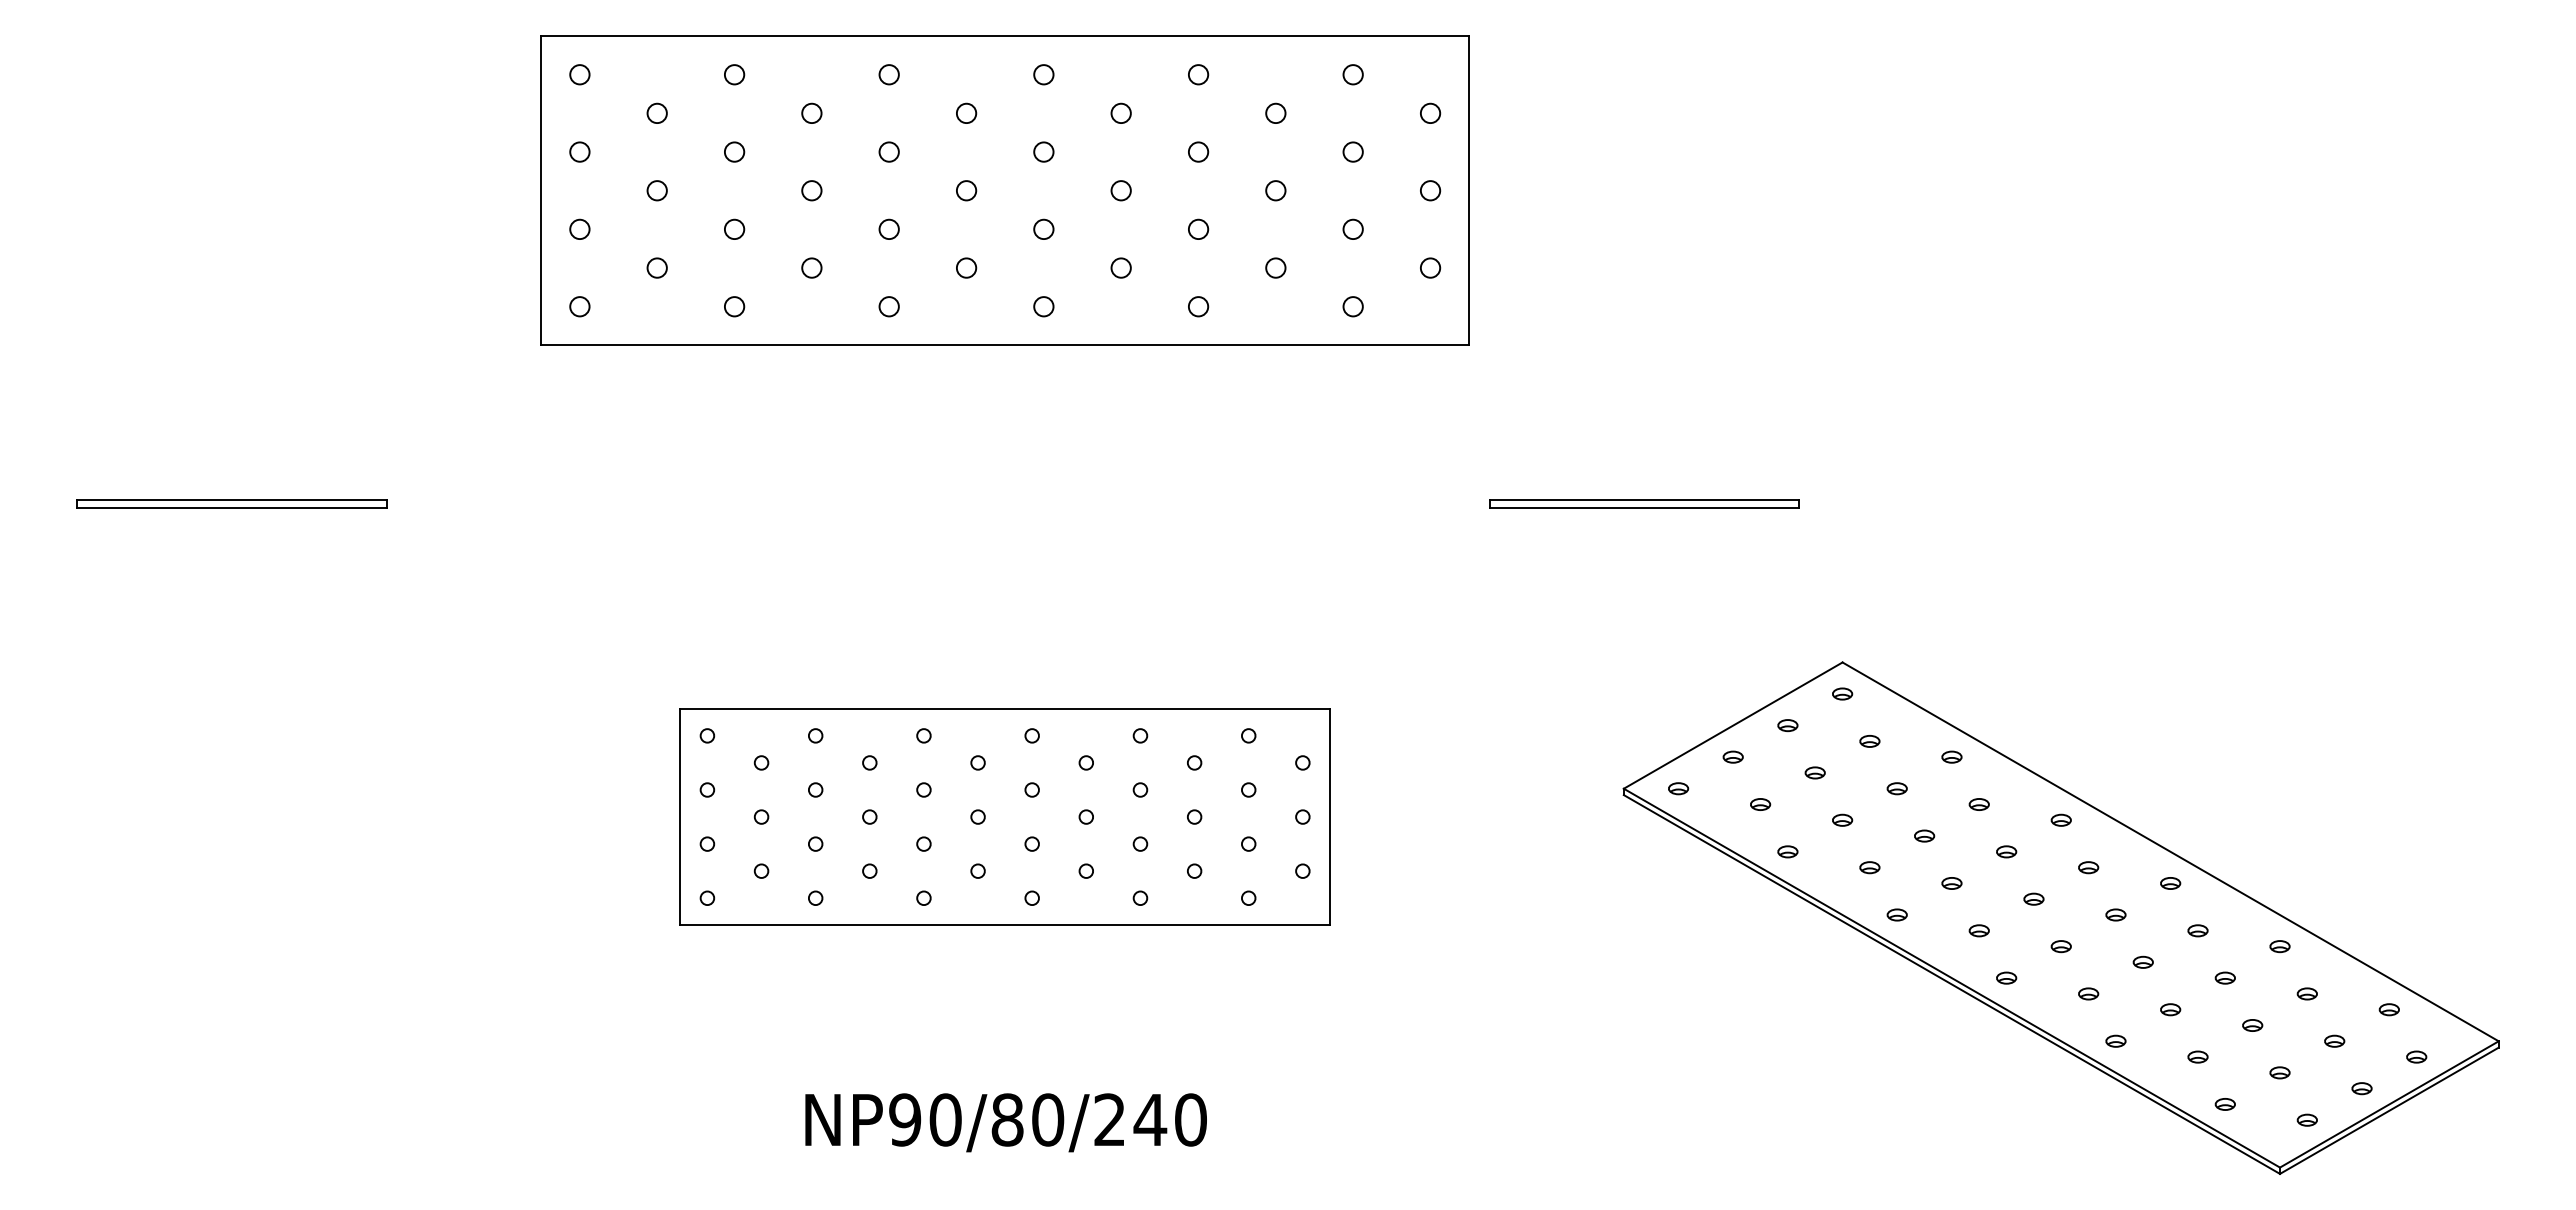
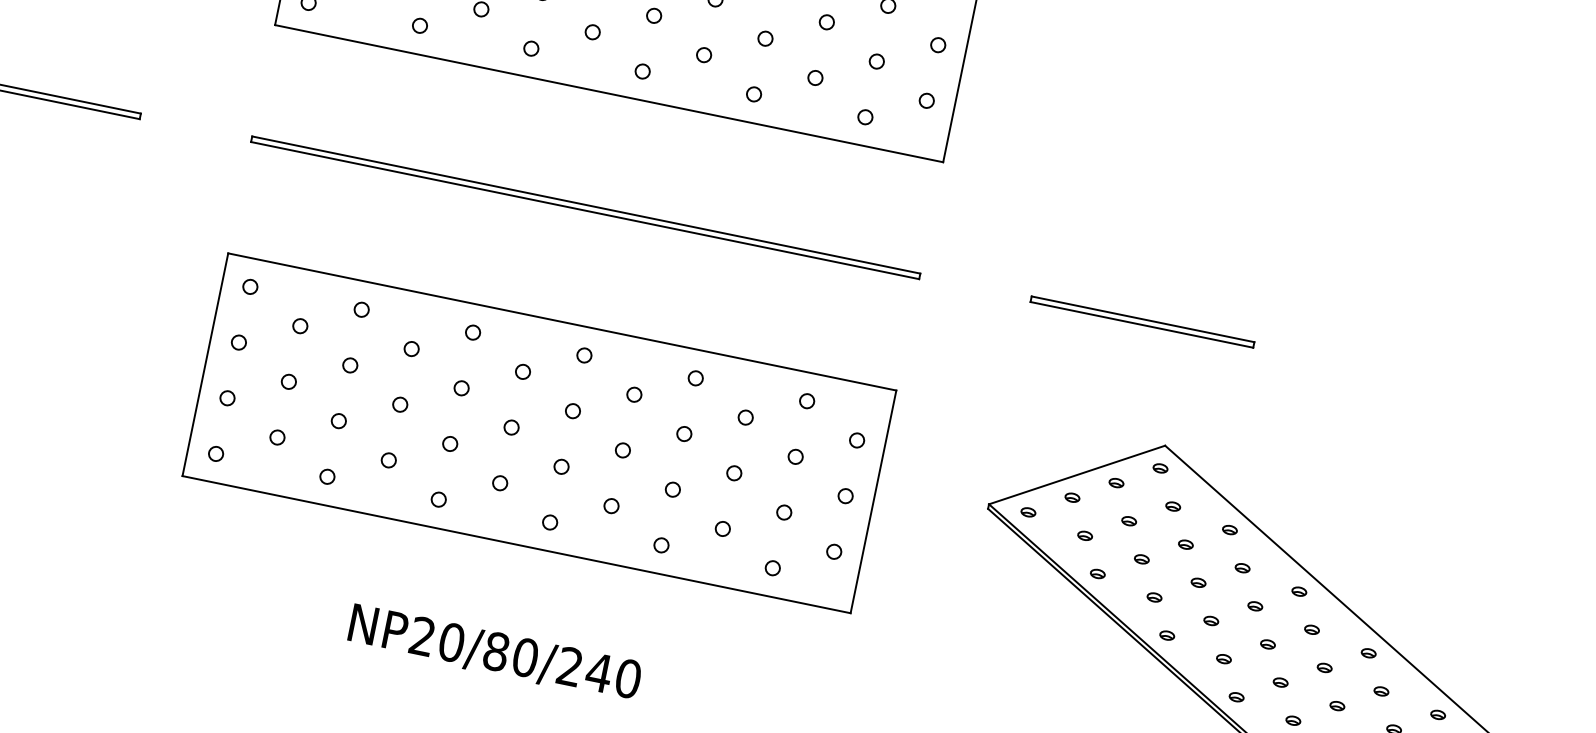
part: (1004, 503) -> (585, 207), added
part: (1644, 503) -> (1142, 321), moved
part: (1004, 816) -> (539, 432), size x1.43
text: (905, 1119) -> (422, 636), NP90/80/240 -> NP20/80/240

